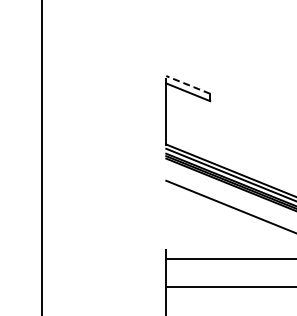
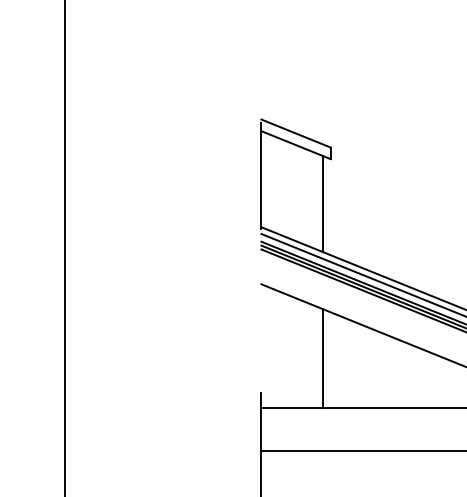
line: (188, 84) -> (296, 132), dashed -> solid
line: (205, 129) -> (323, 203), added
line: (205, 227) -> (323, 357), added

